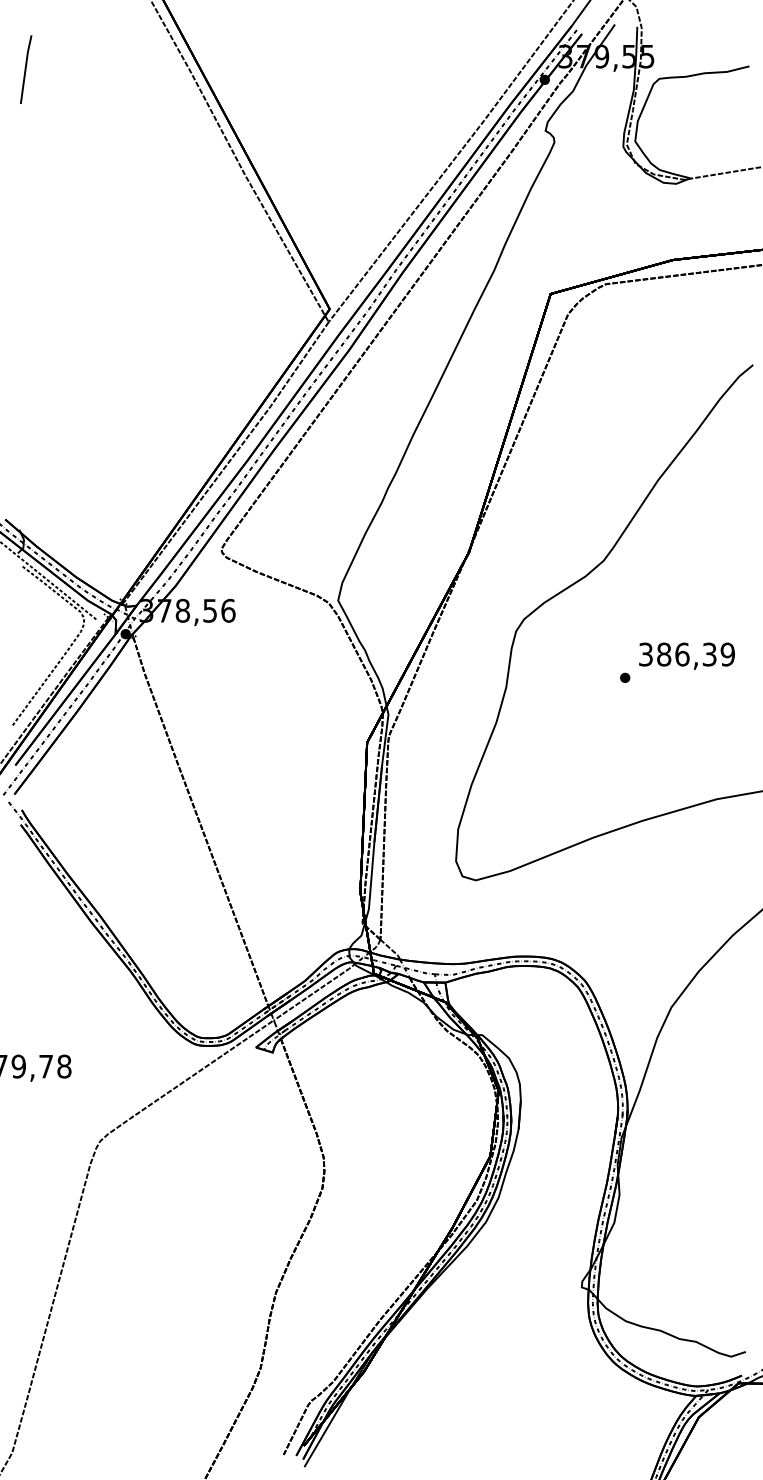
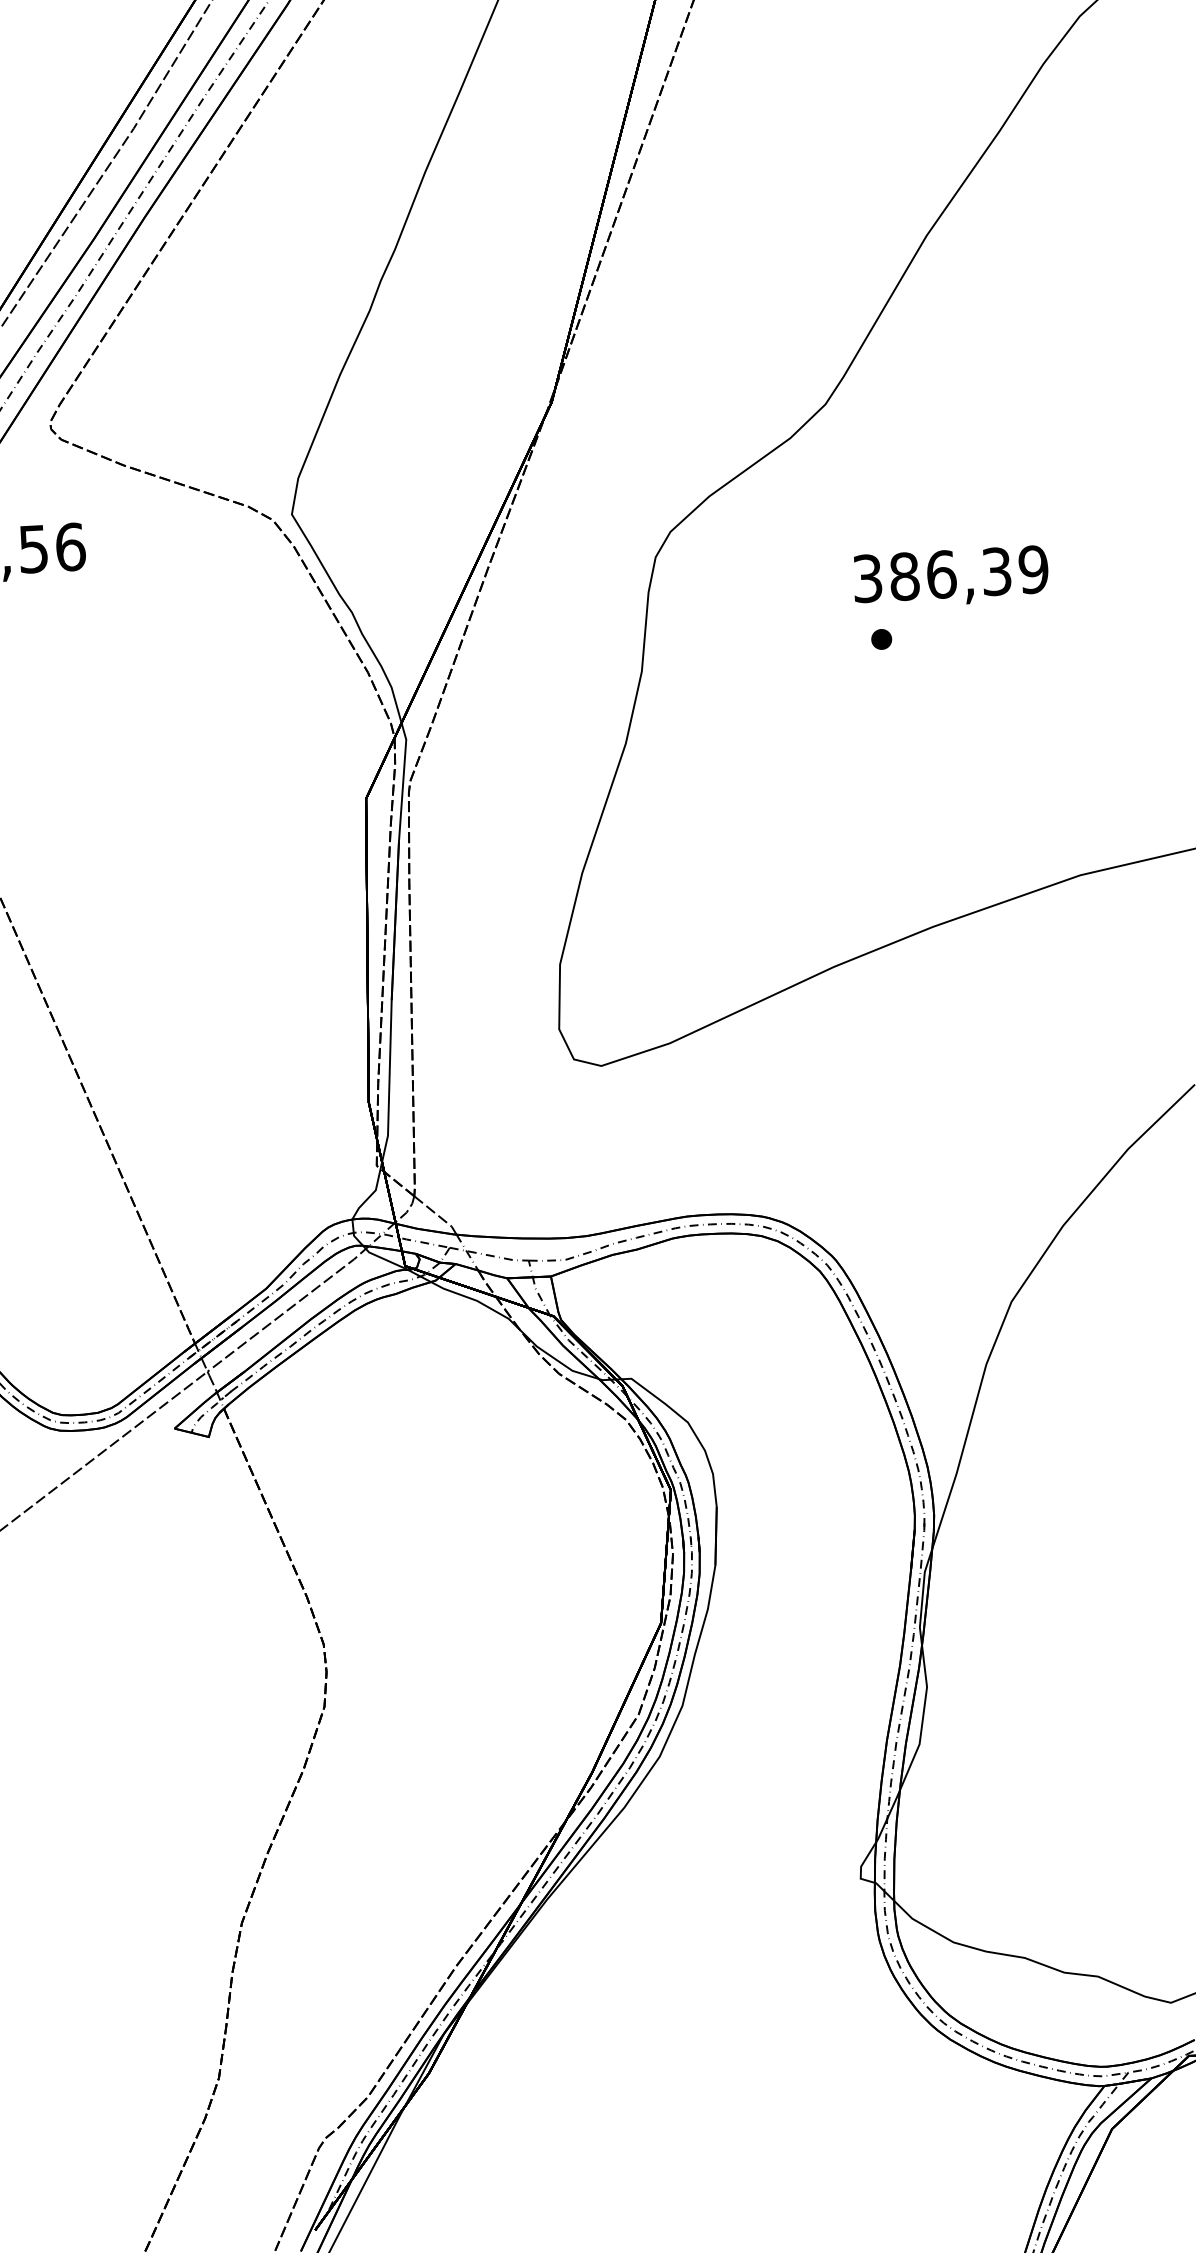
text: (686, 655) -> (950, 576), moved

